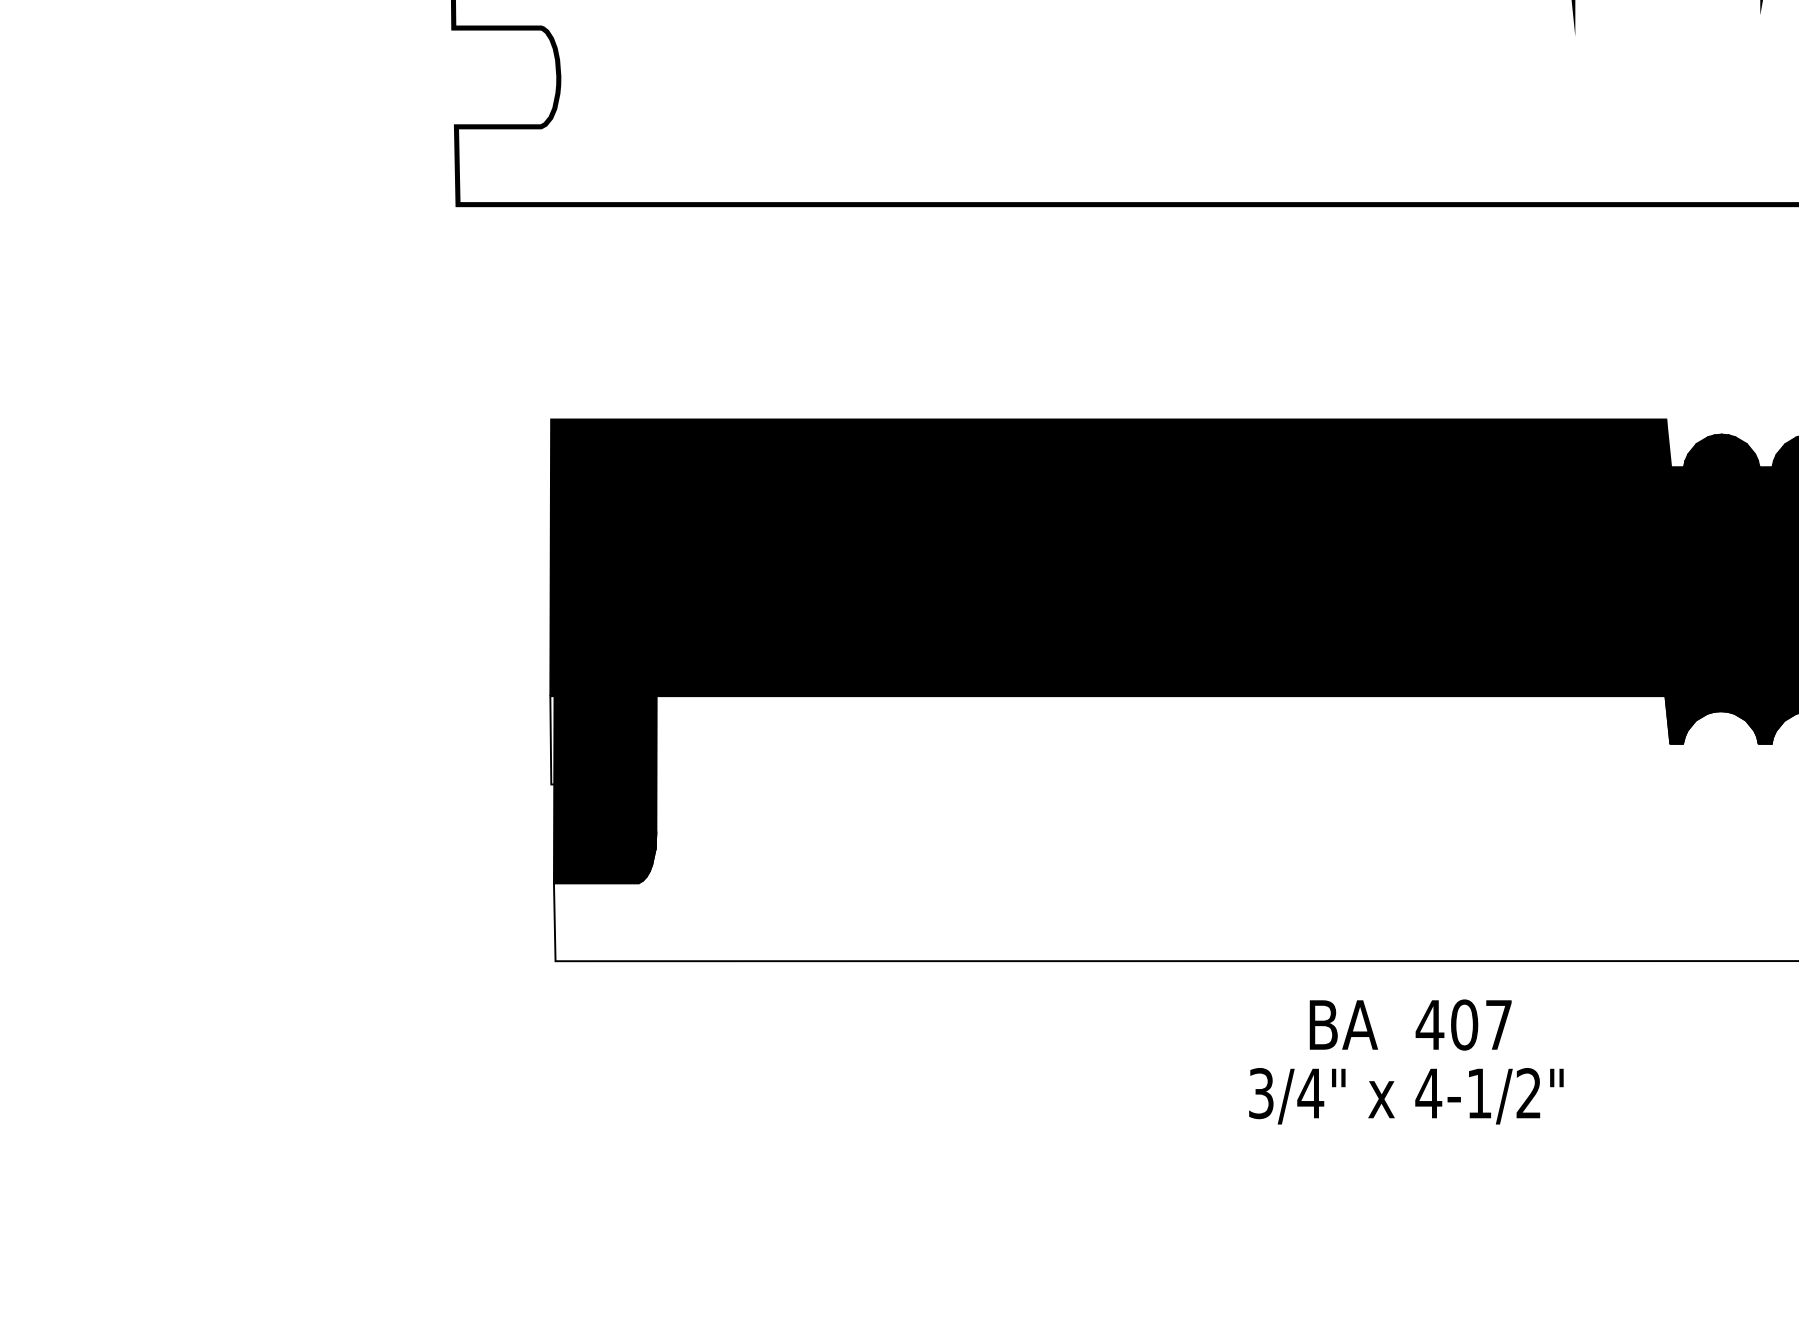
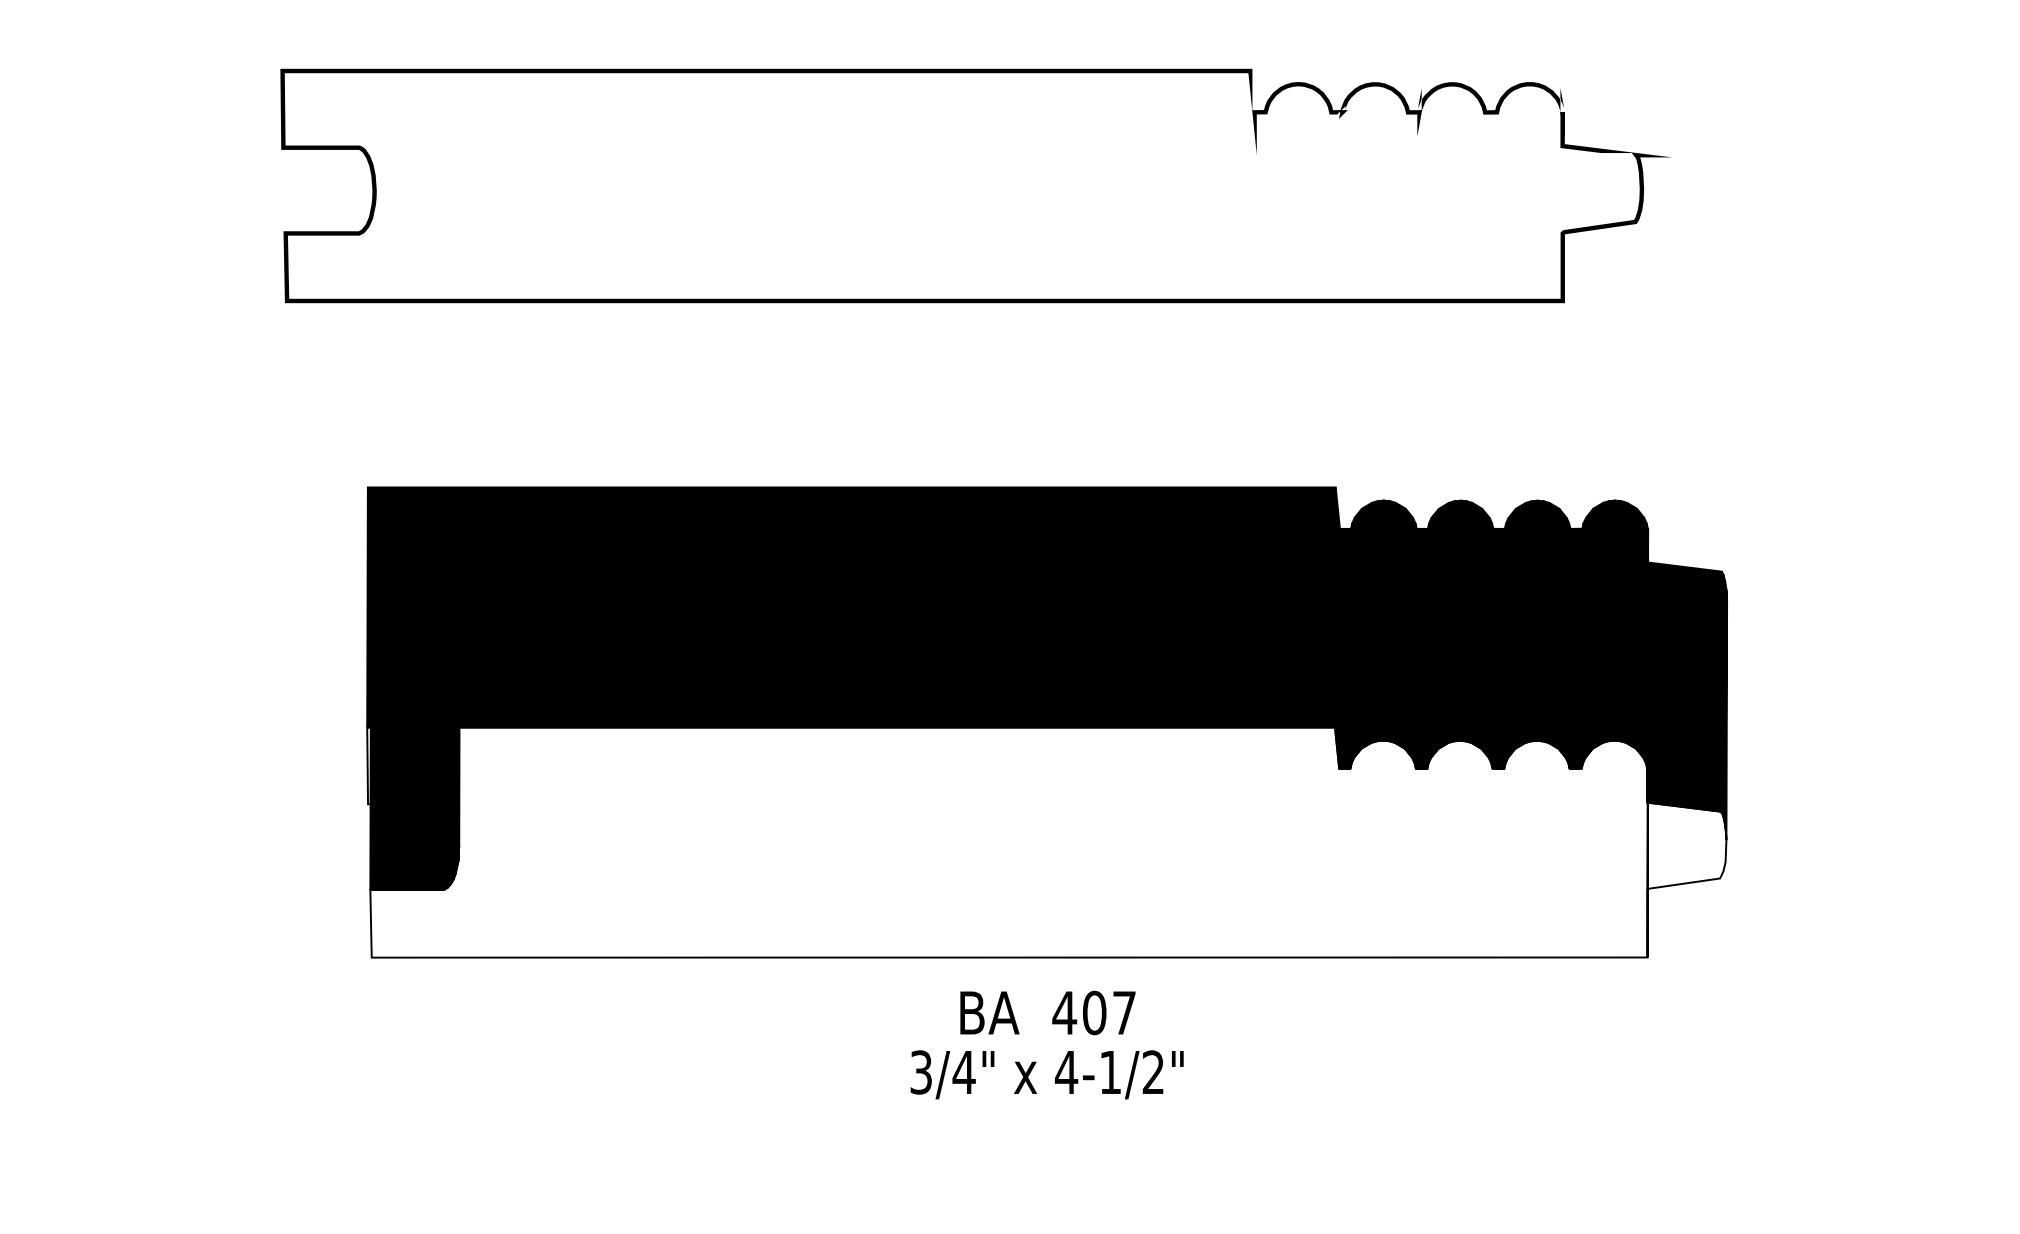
text: (1410, 1024) -> (1047, 1012), moved
text: (1405, 1095) -> (1046, 1074), moved

